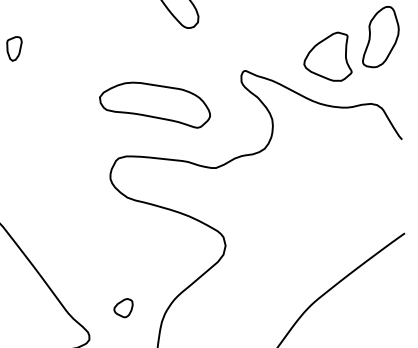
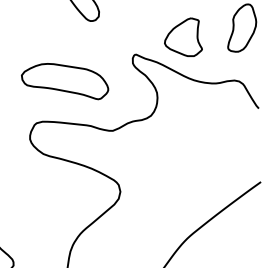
part: (327, 56) -> (183, 37), moved
part: (123, 308) -> (40, 241), removed

